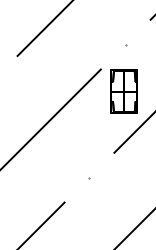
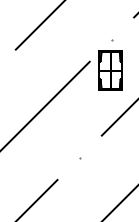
part: (124, 91) -> (110, 70), moved

